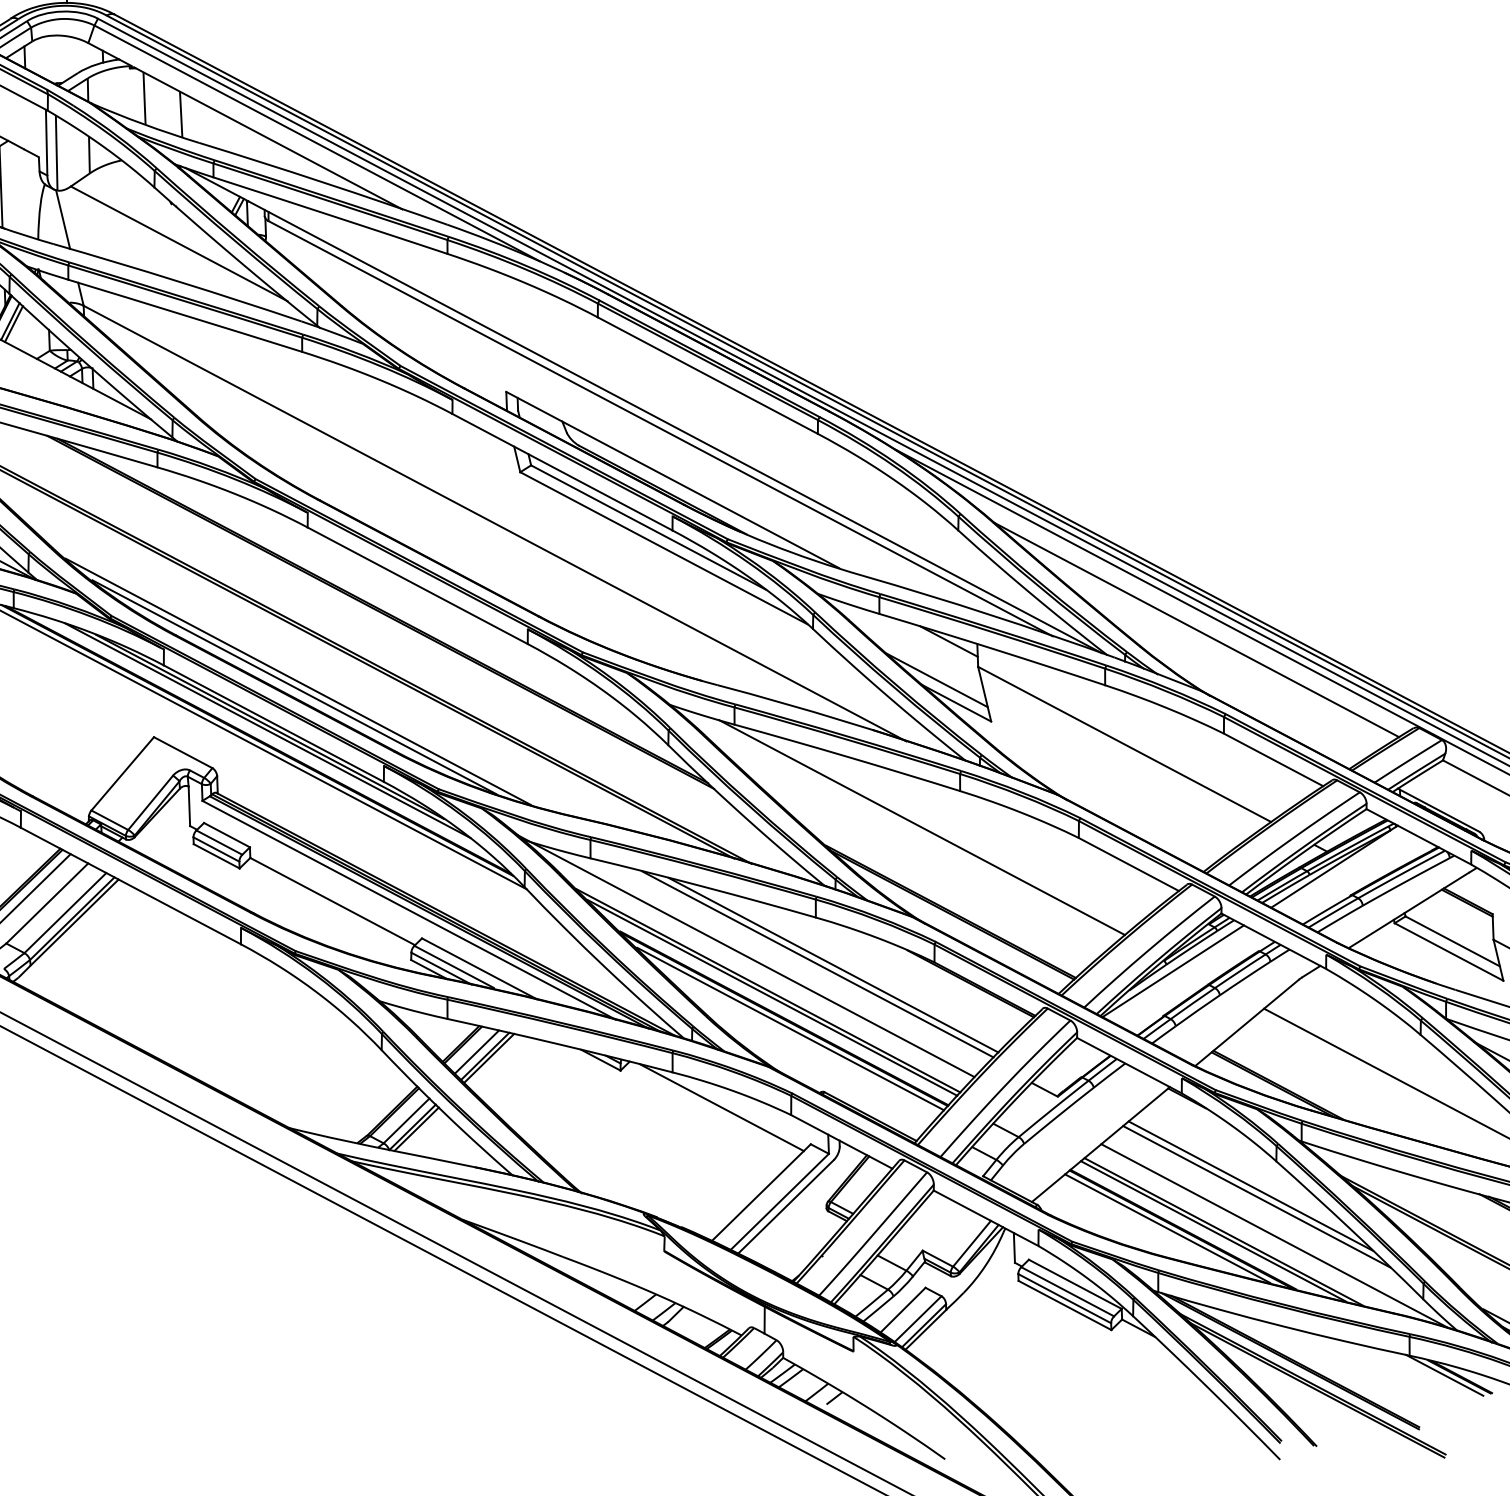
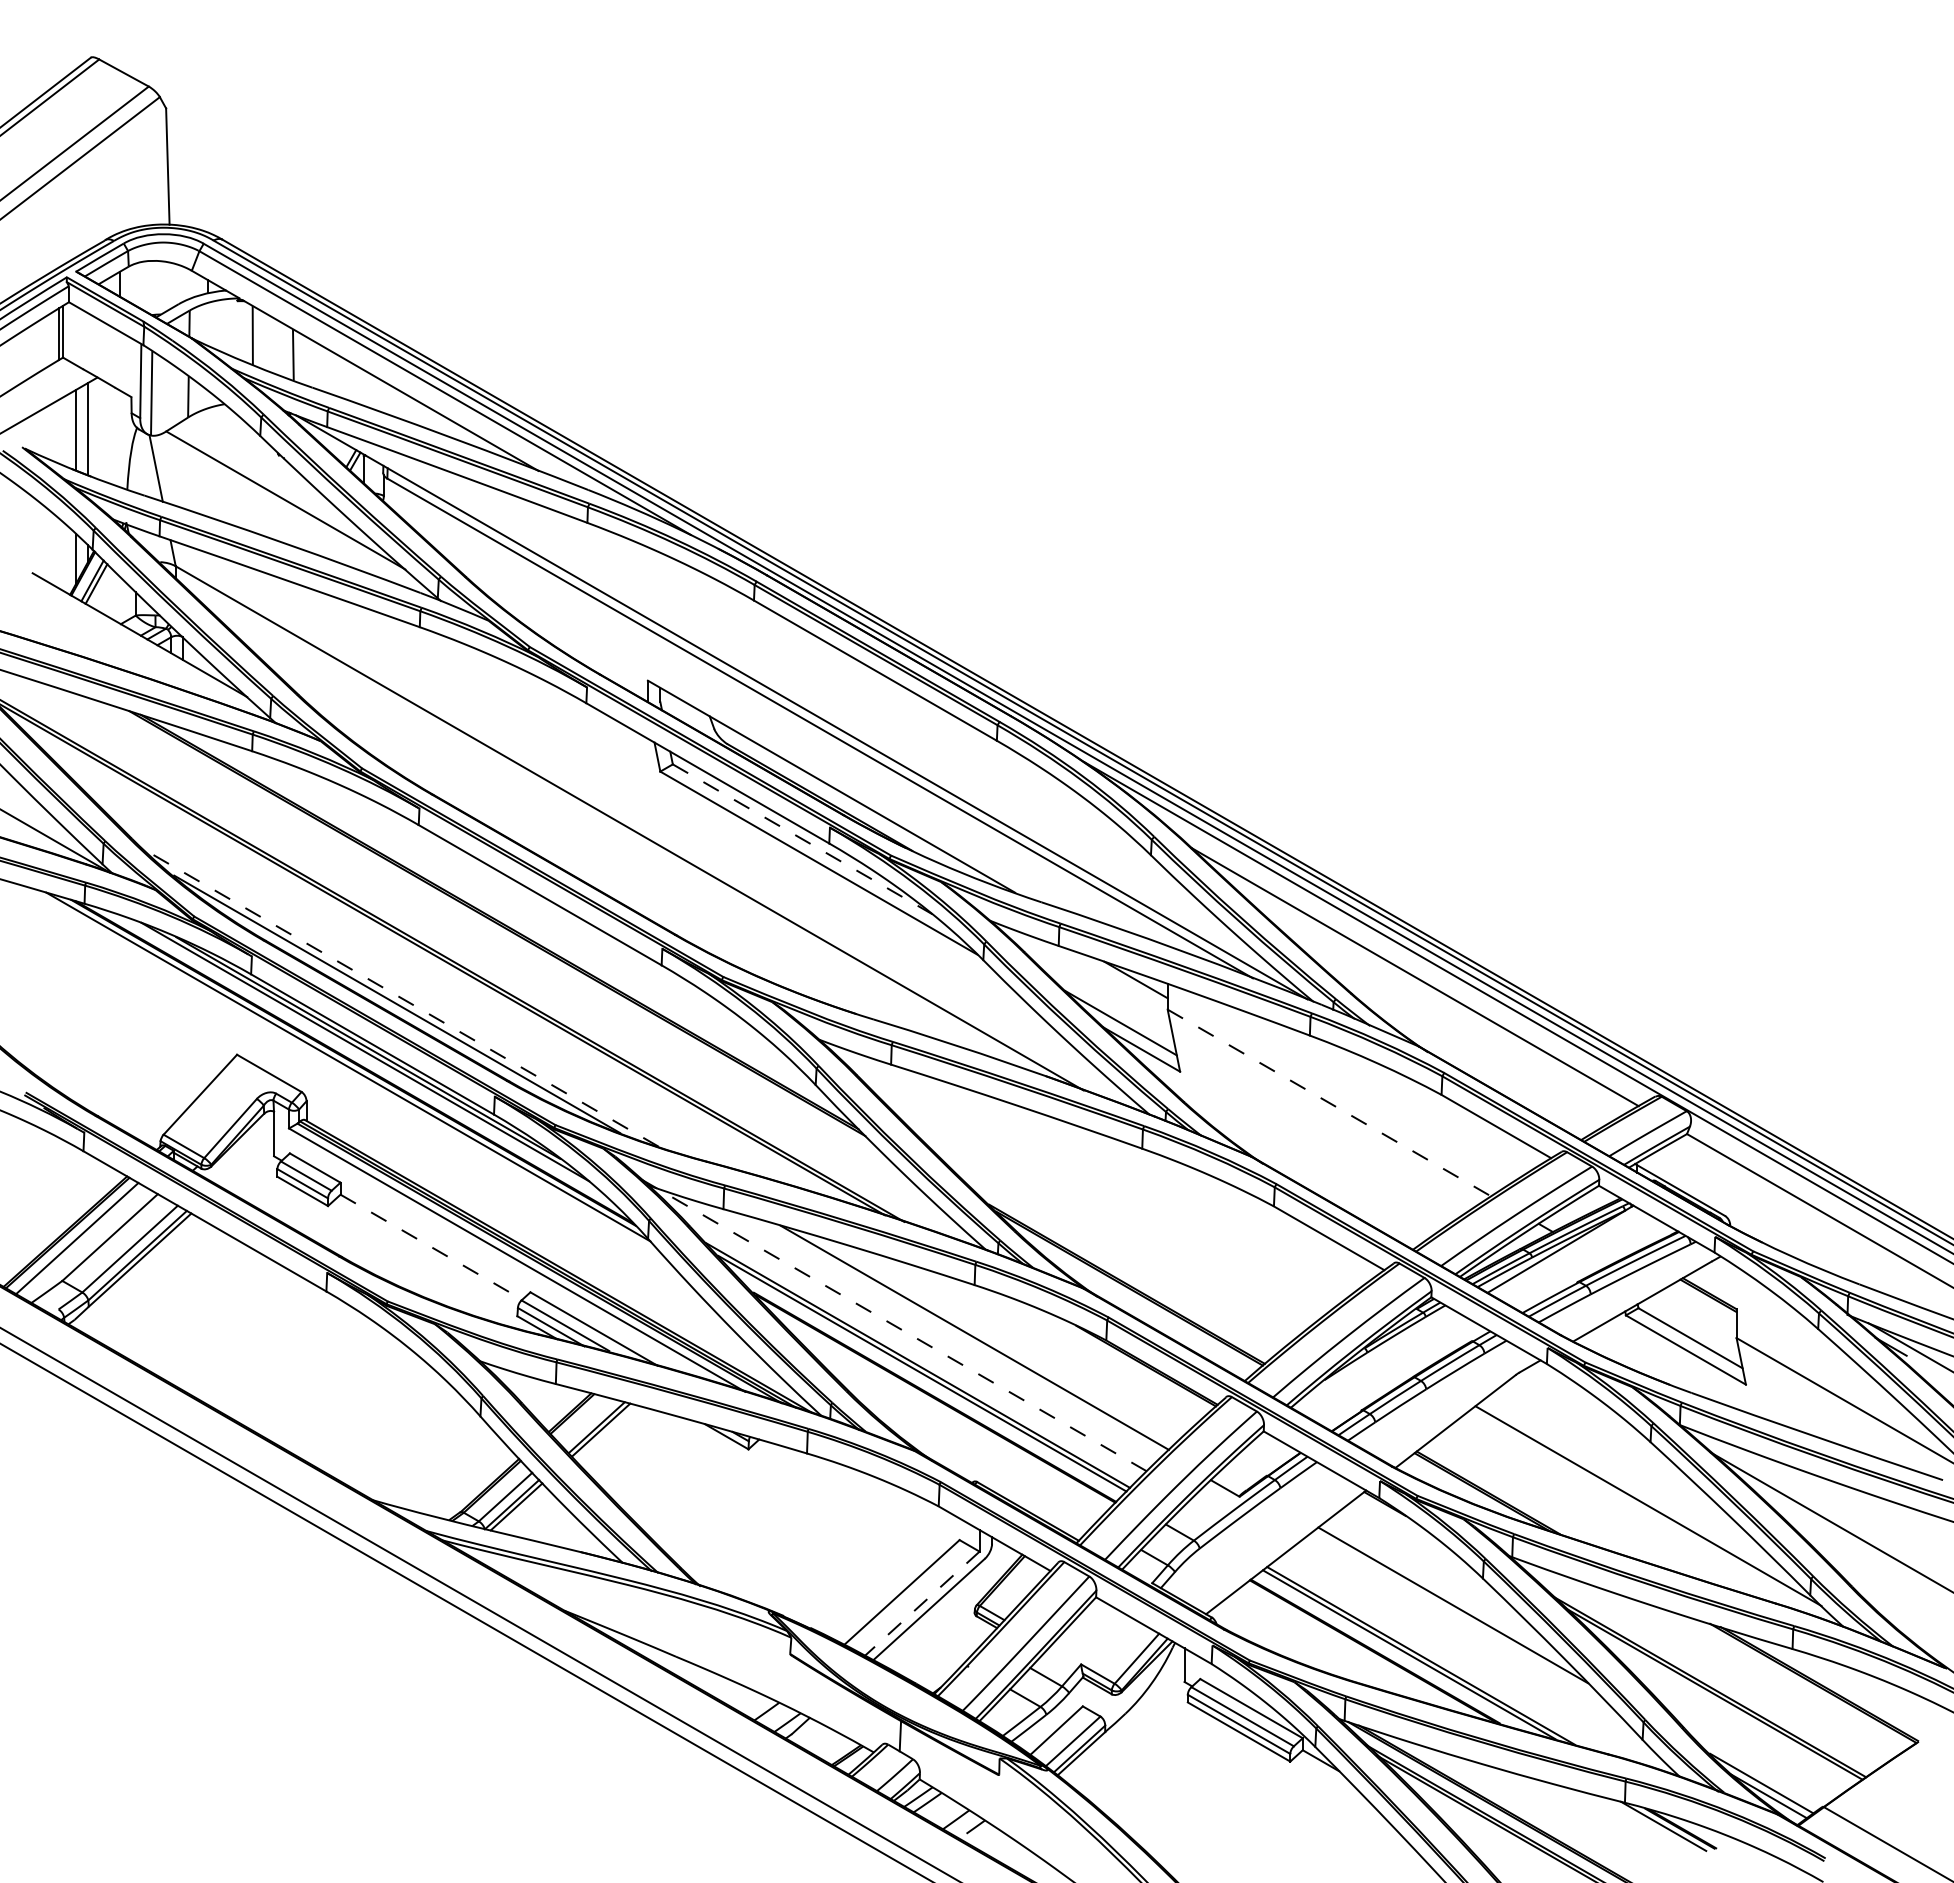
line: (648, 527) -> (802, 839), solid -> dashed
line: (298, 681) -> (401, 998), solid -> dashed
line: (1124, 744) -> (1329, 1102), solid -> dashed
line: (921, 826) -> (1097, 1187), removed
line: (332, 901) -> (431, 1247), solid -> dashed
line: (745, 956) -> (893, 1325), solid -> dashed
line: (833, 965) -> (992, 1339), removed
line: (1173, 971) -> (1374, 1360), removed
line: (790, 1028) -> (941, 1409), removed
line: (476, 1052) -> (587, 1422), removed
line: (721, 1107) -> (860, 1494), removed
line: (1255, 1196) -> (1458, 1617), removed
line: (779, 1202) -> (921, 1604), solid -> dashed
line: (1167, 1228) -> (1357, 1649), removed
line: (1274, 1236) -> (1477, 1662), removed

